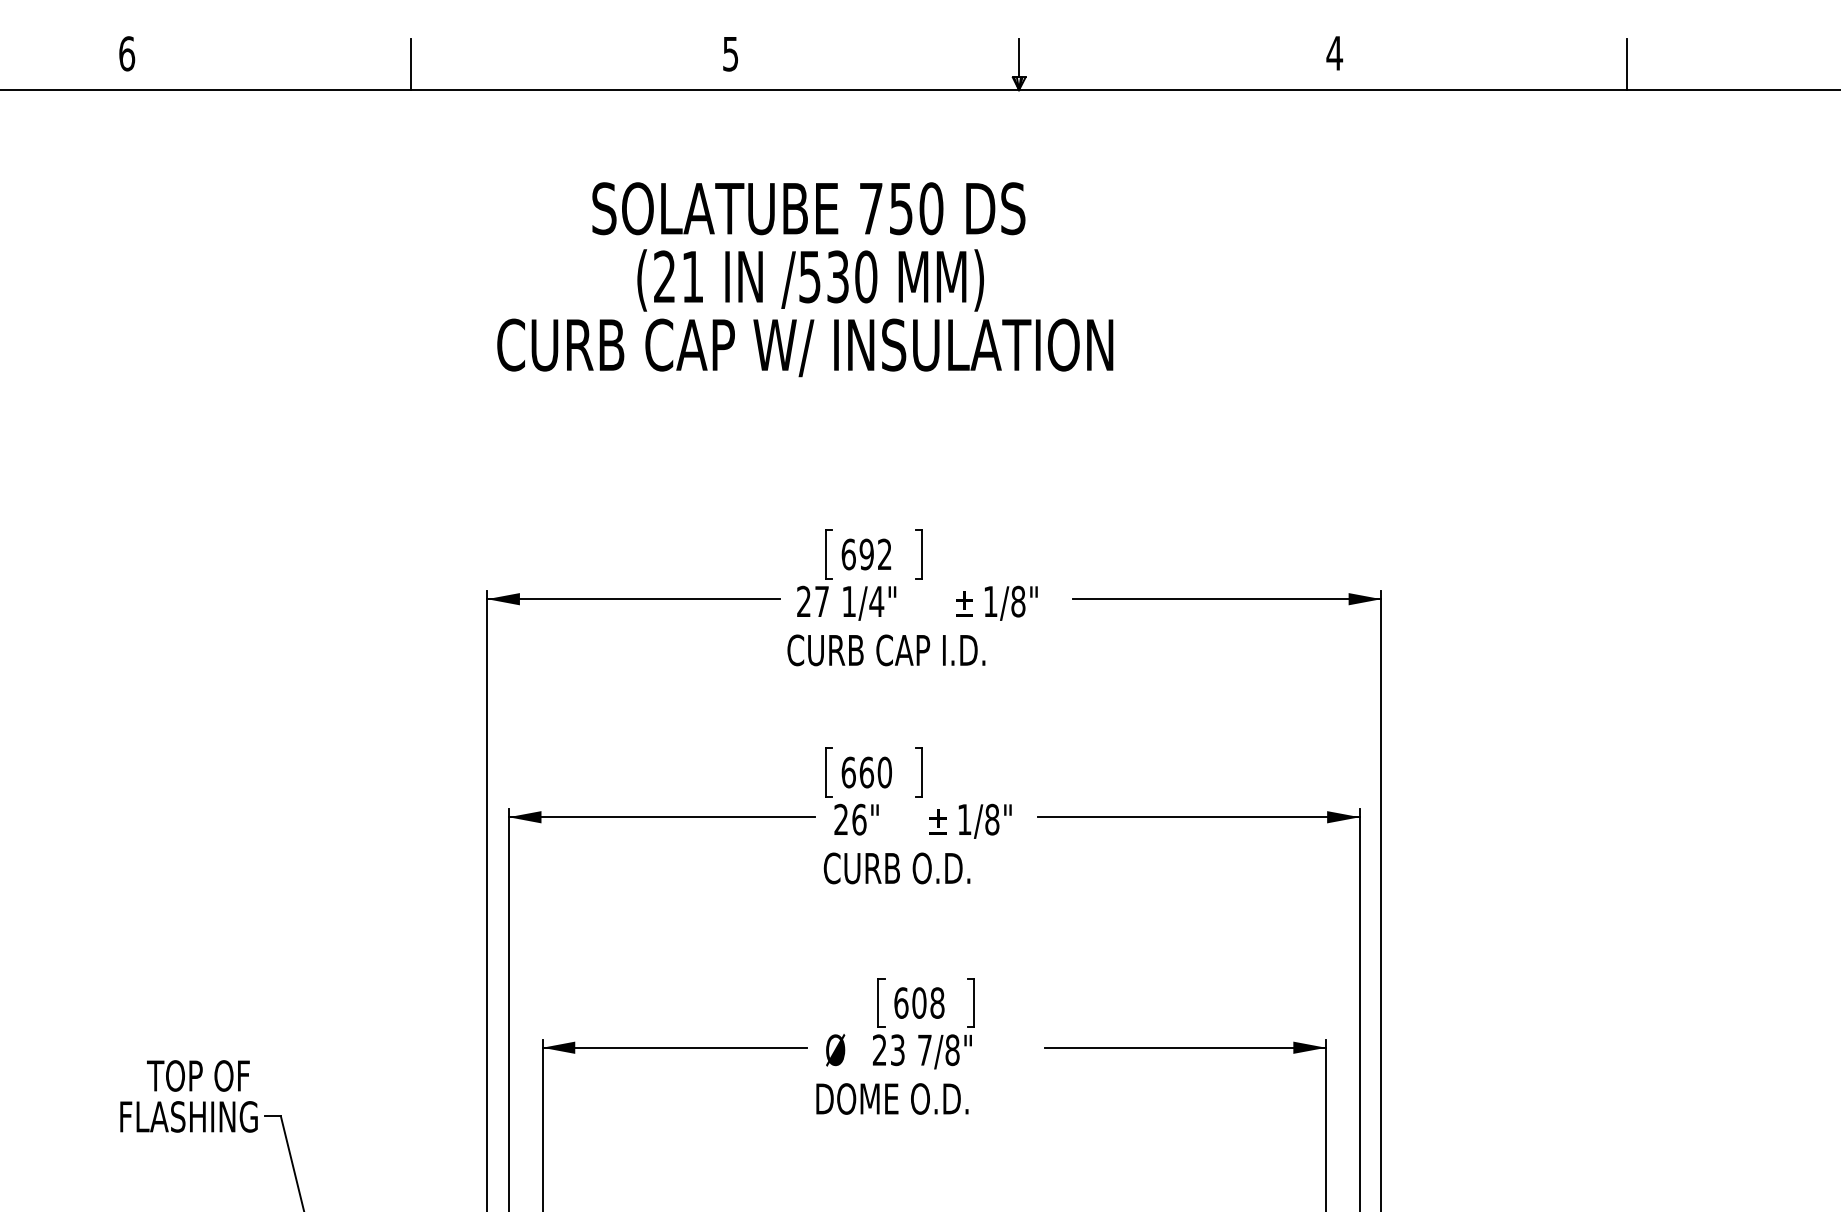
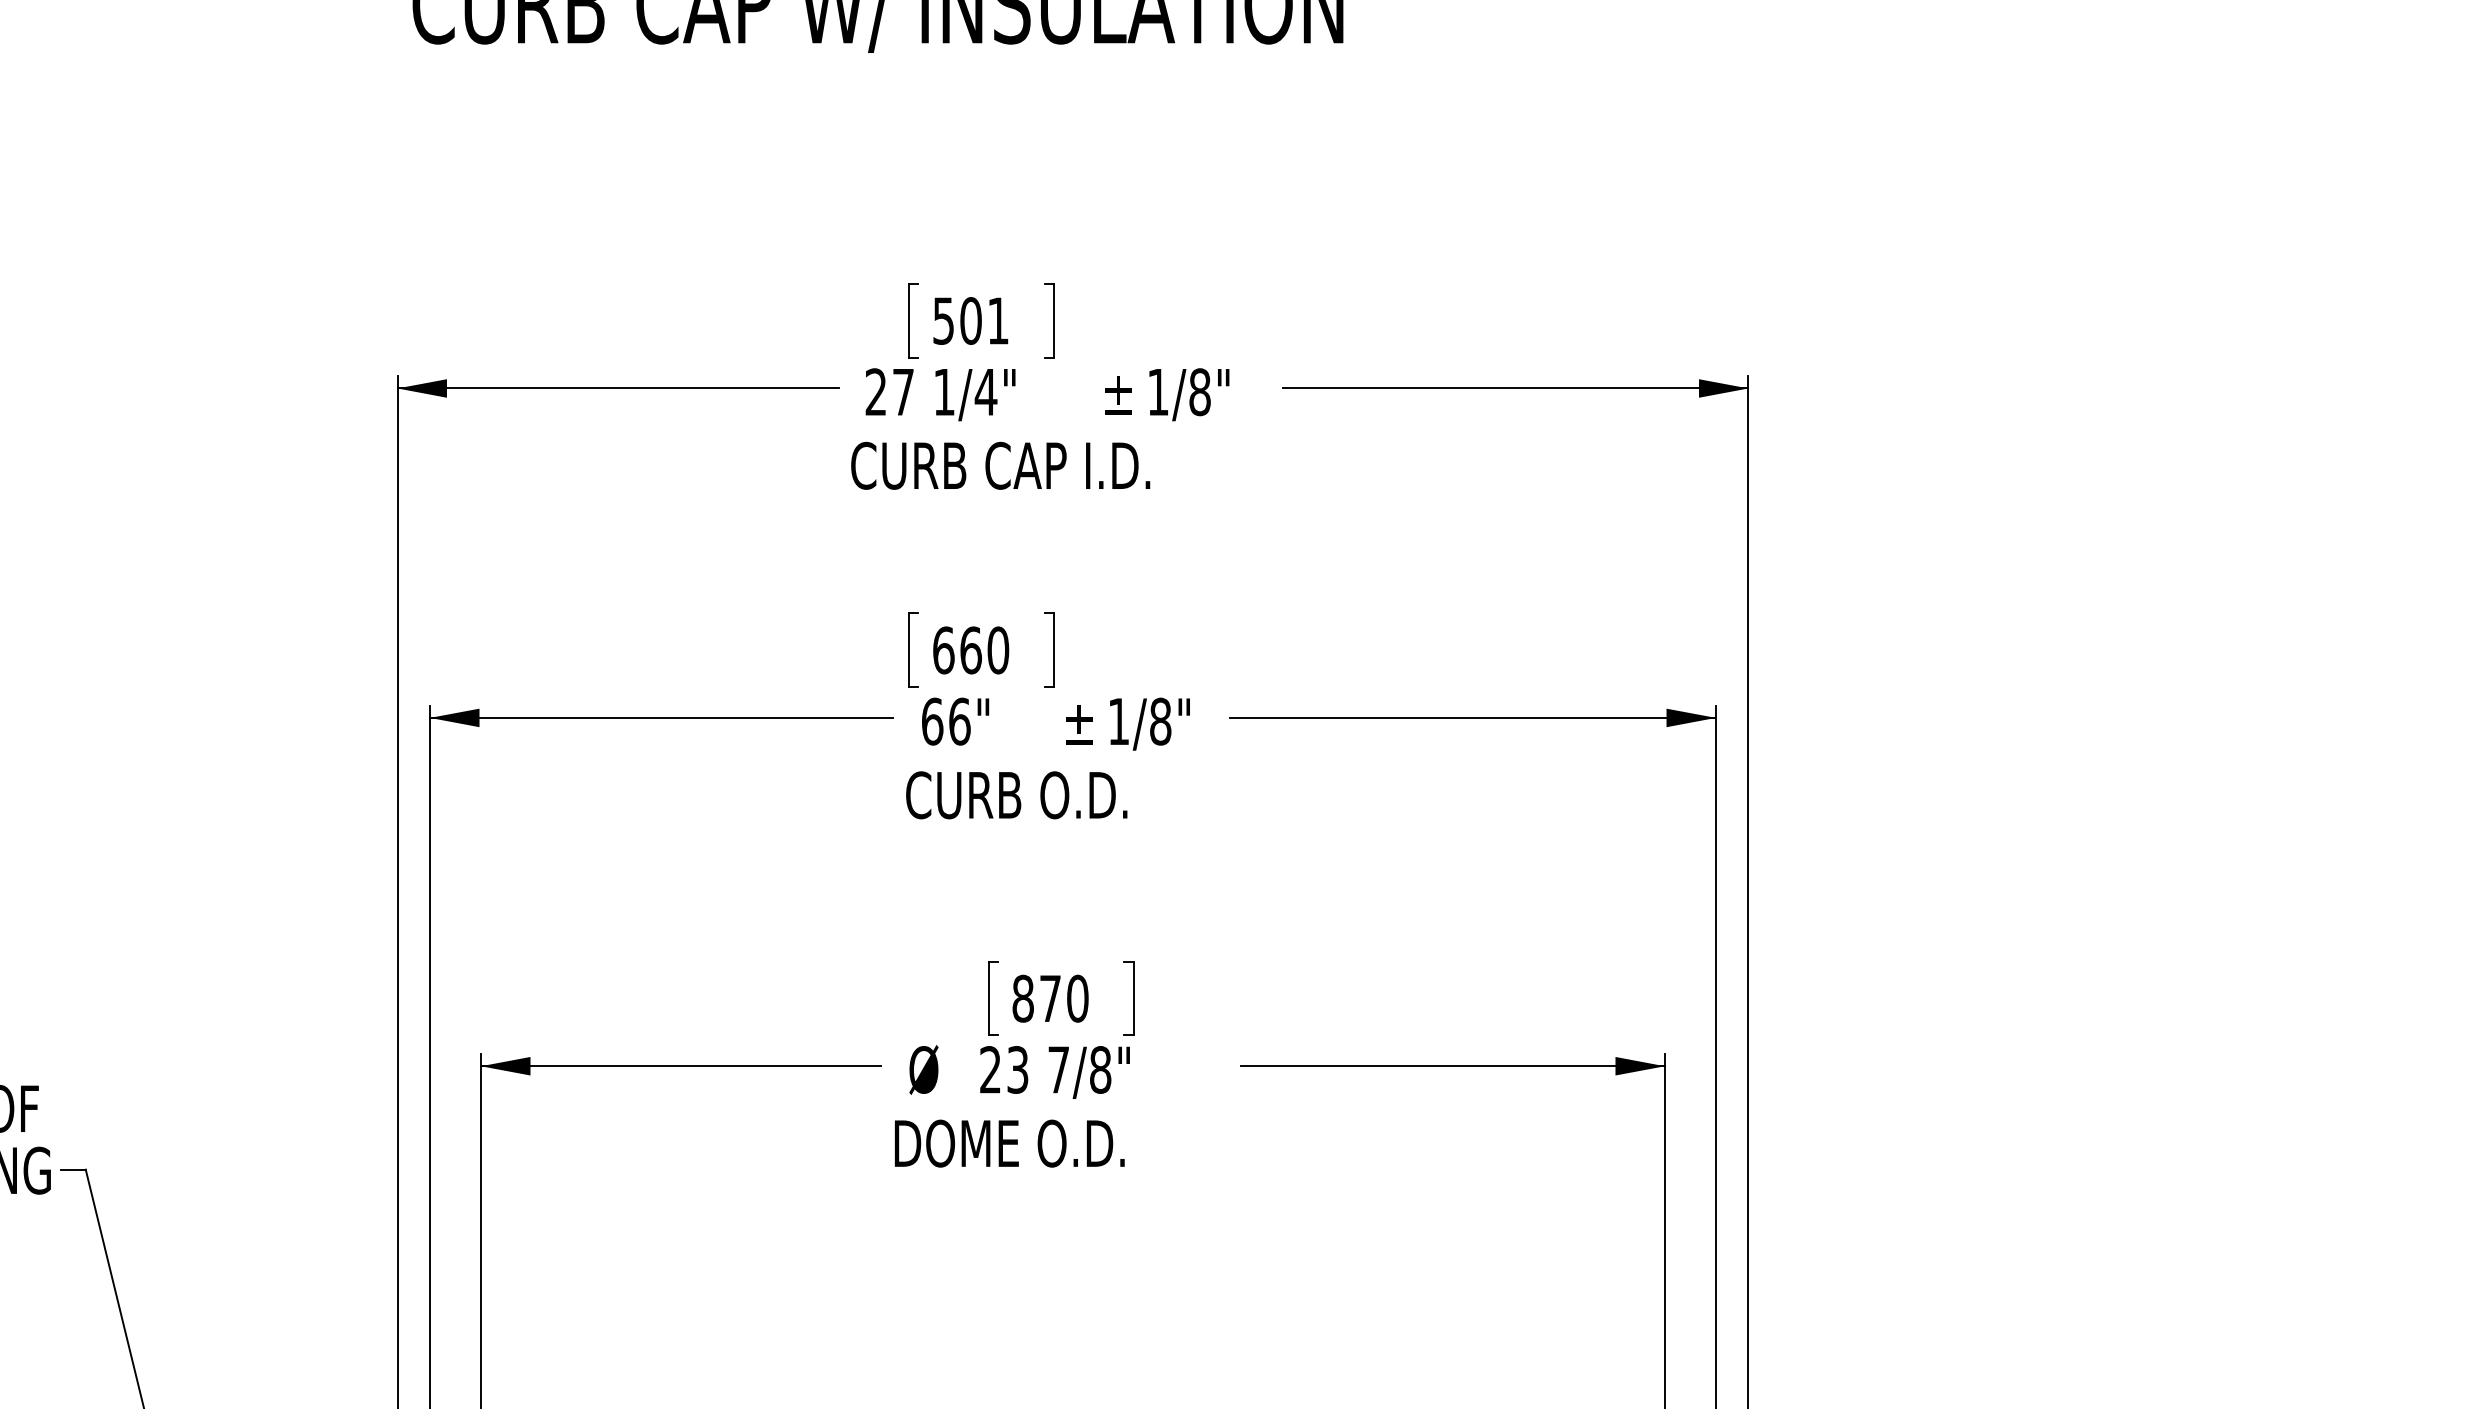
text: (866, 554) -> (970, 320), 692 -> 501
text: (841, 819) -> (932, 721), 26" -> 66"
text: (919, 1002) -> (1050, 997), 608 -> 870

